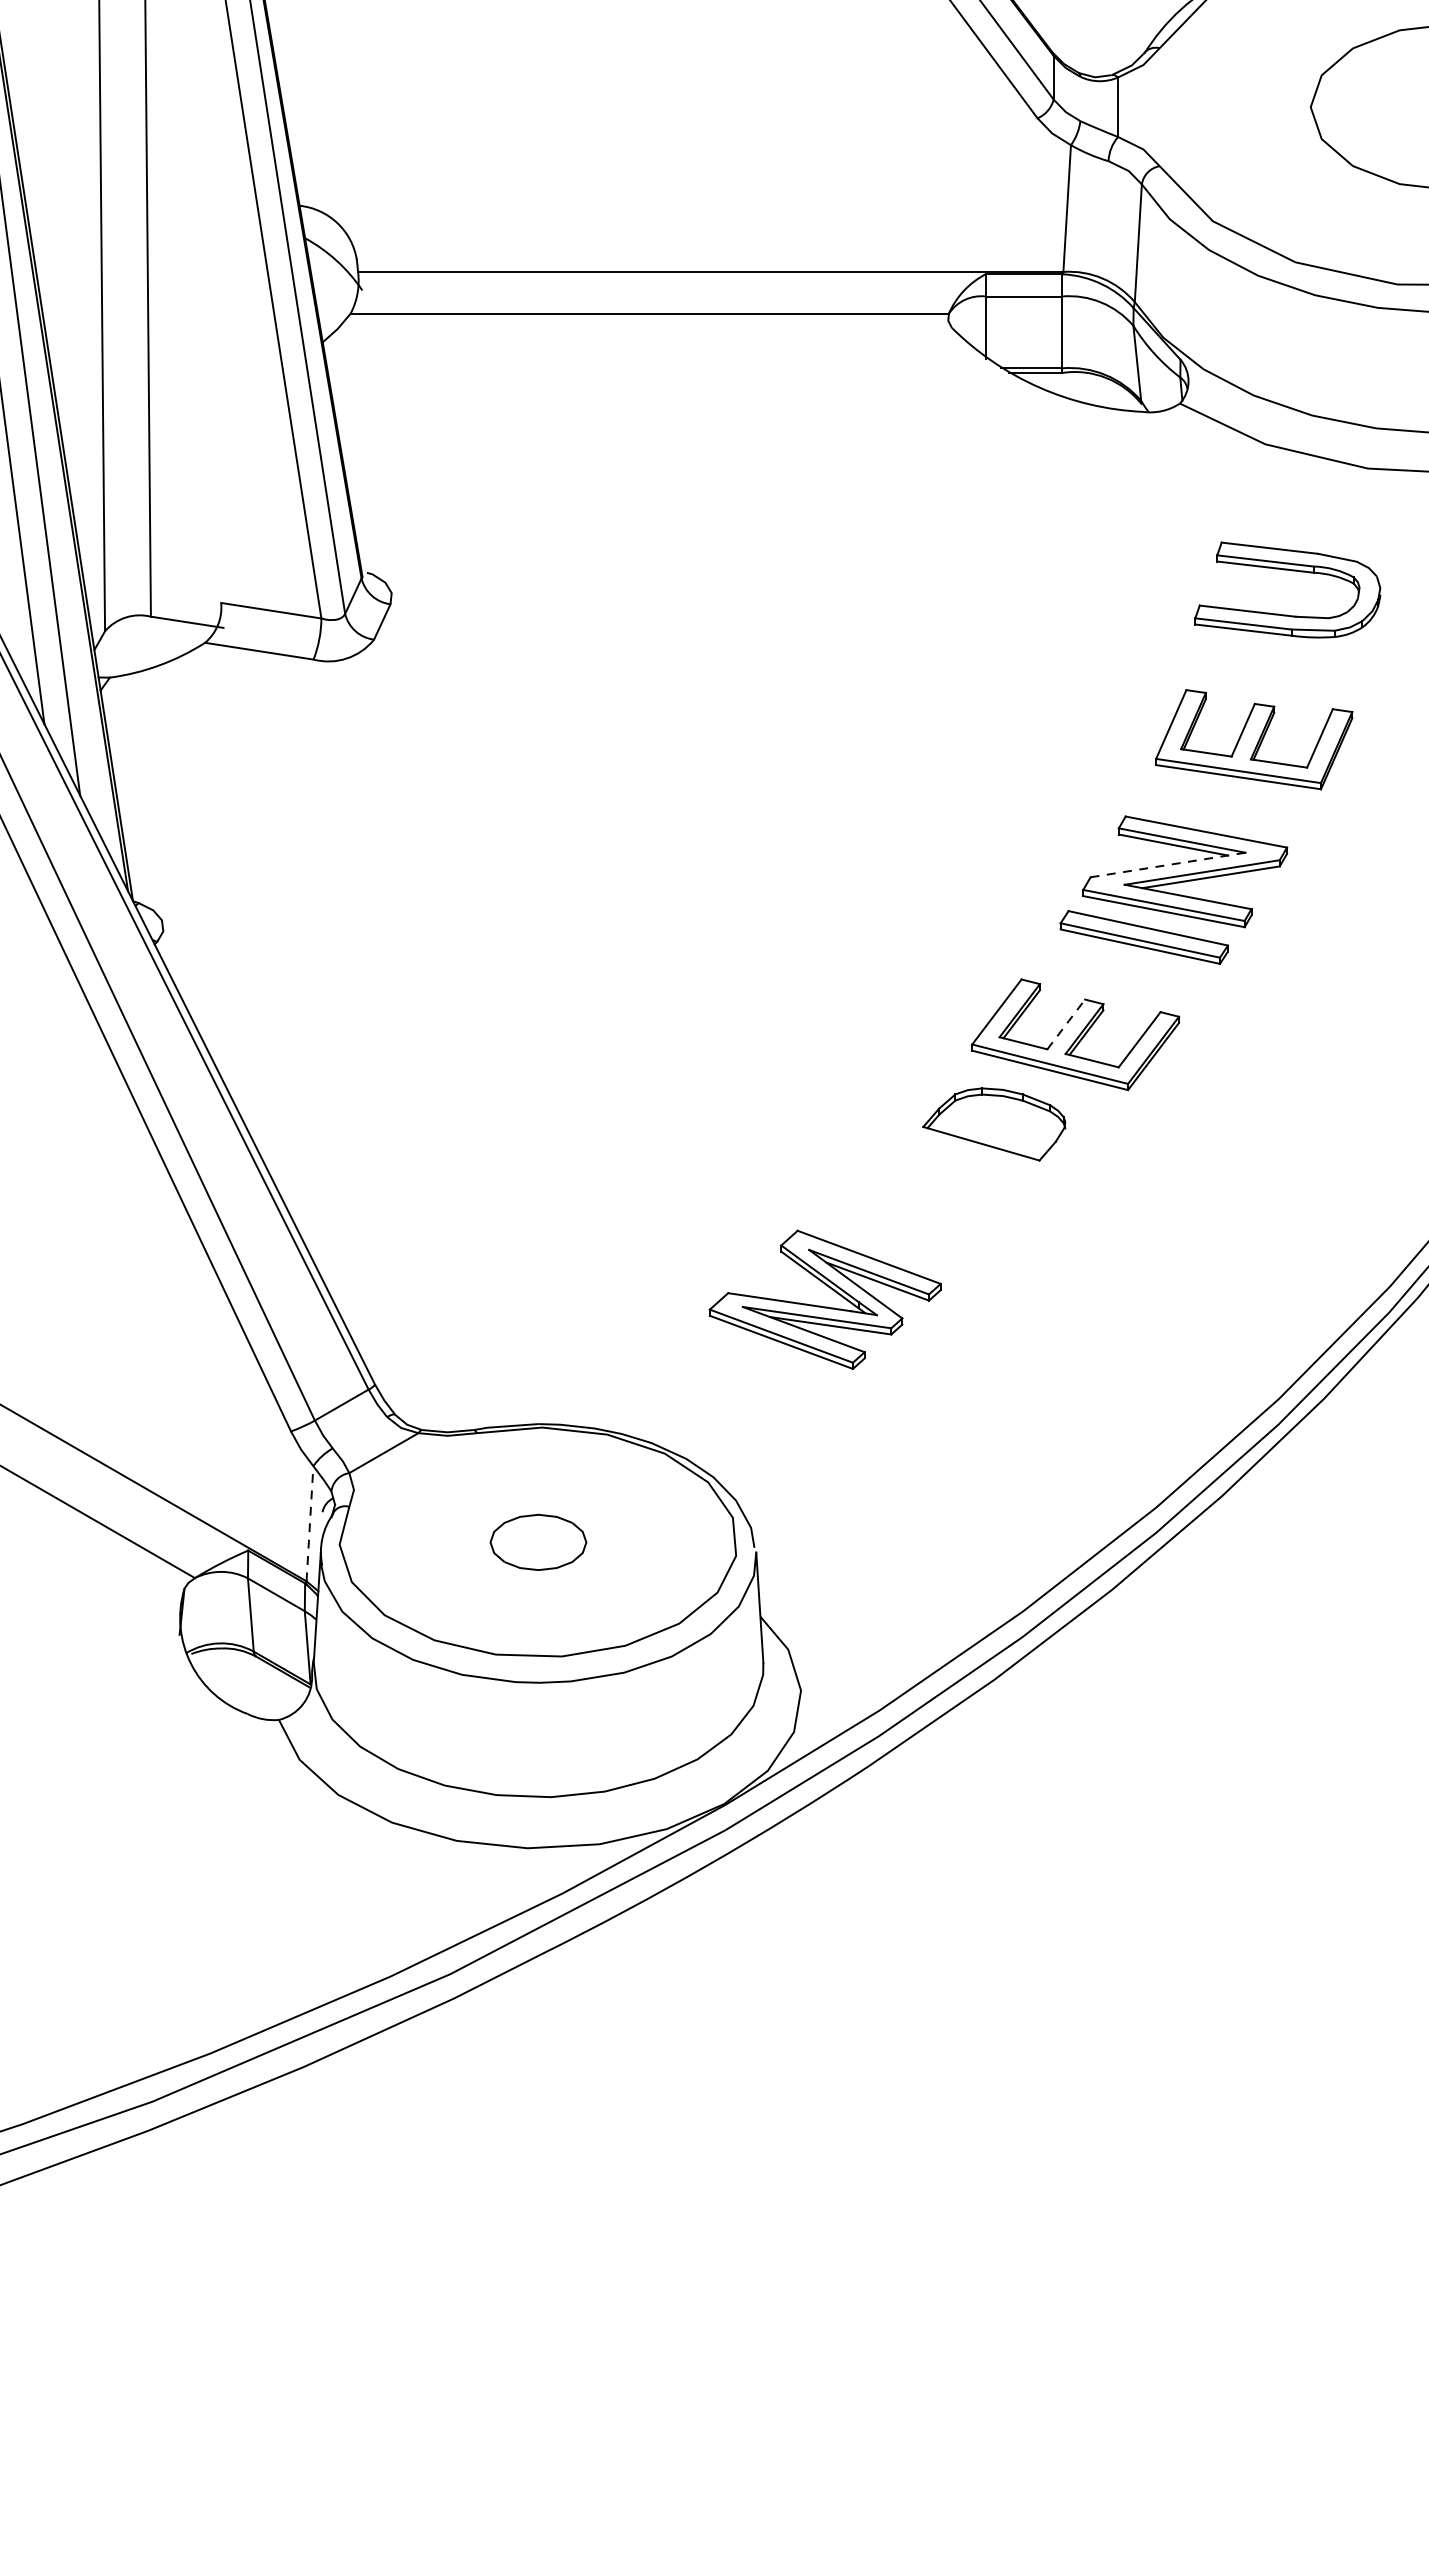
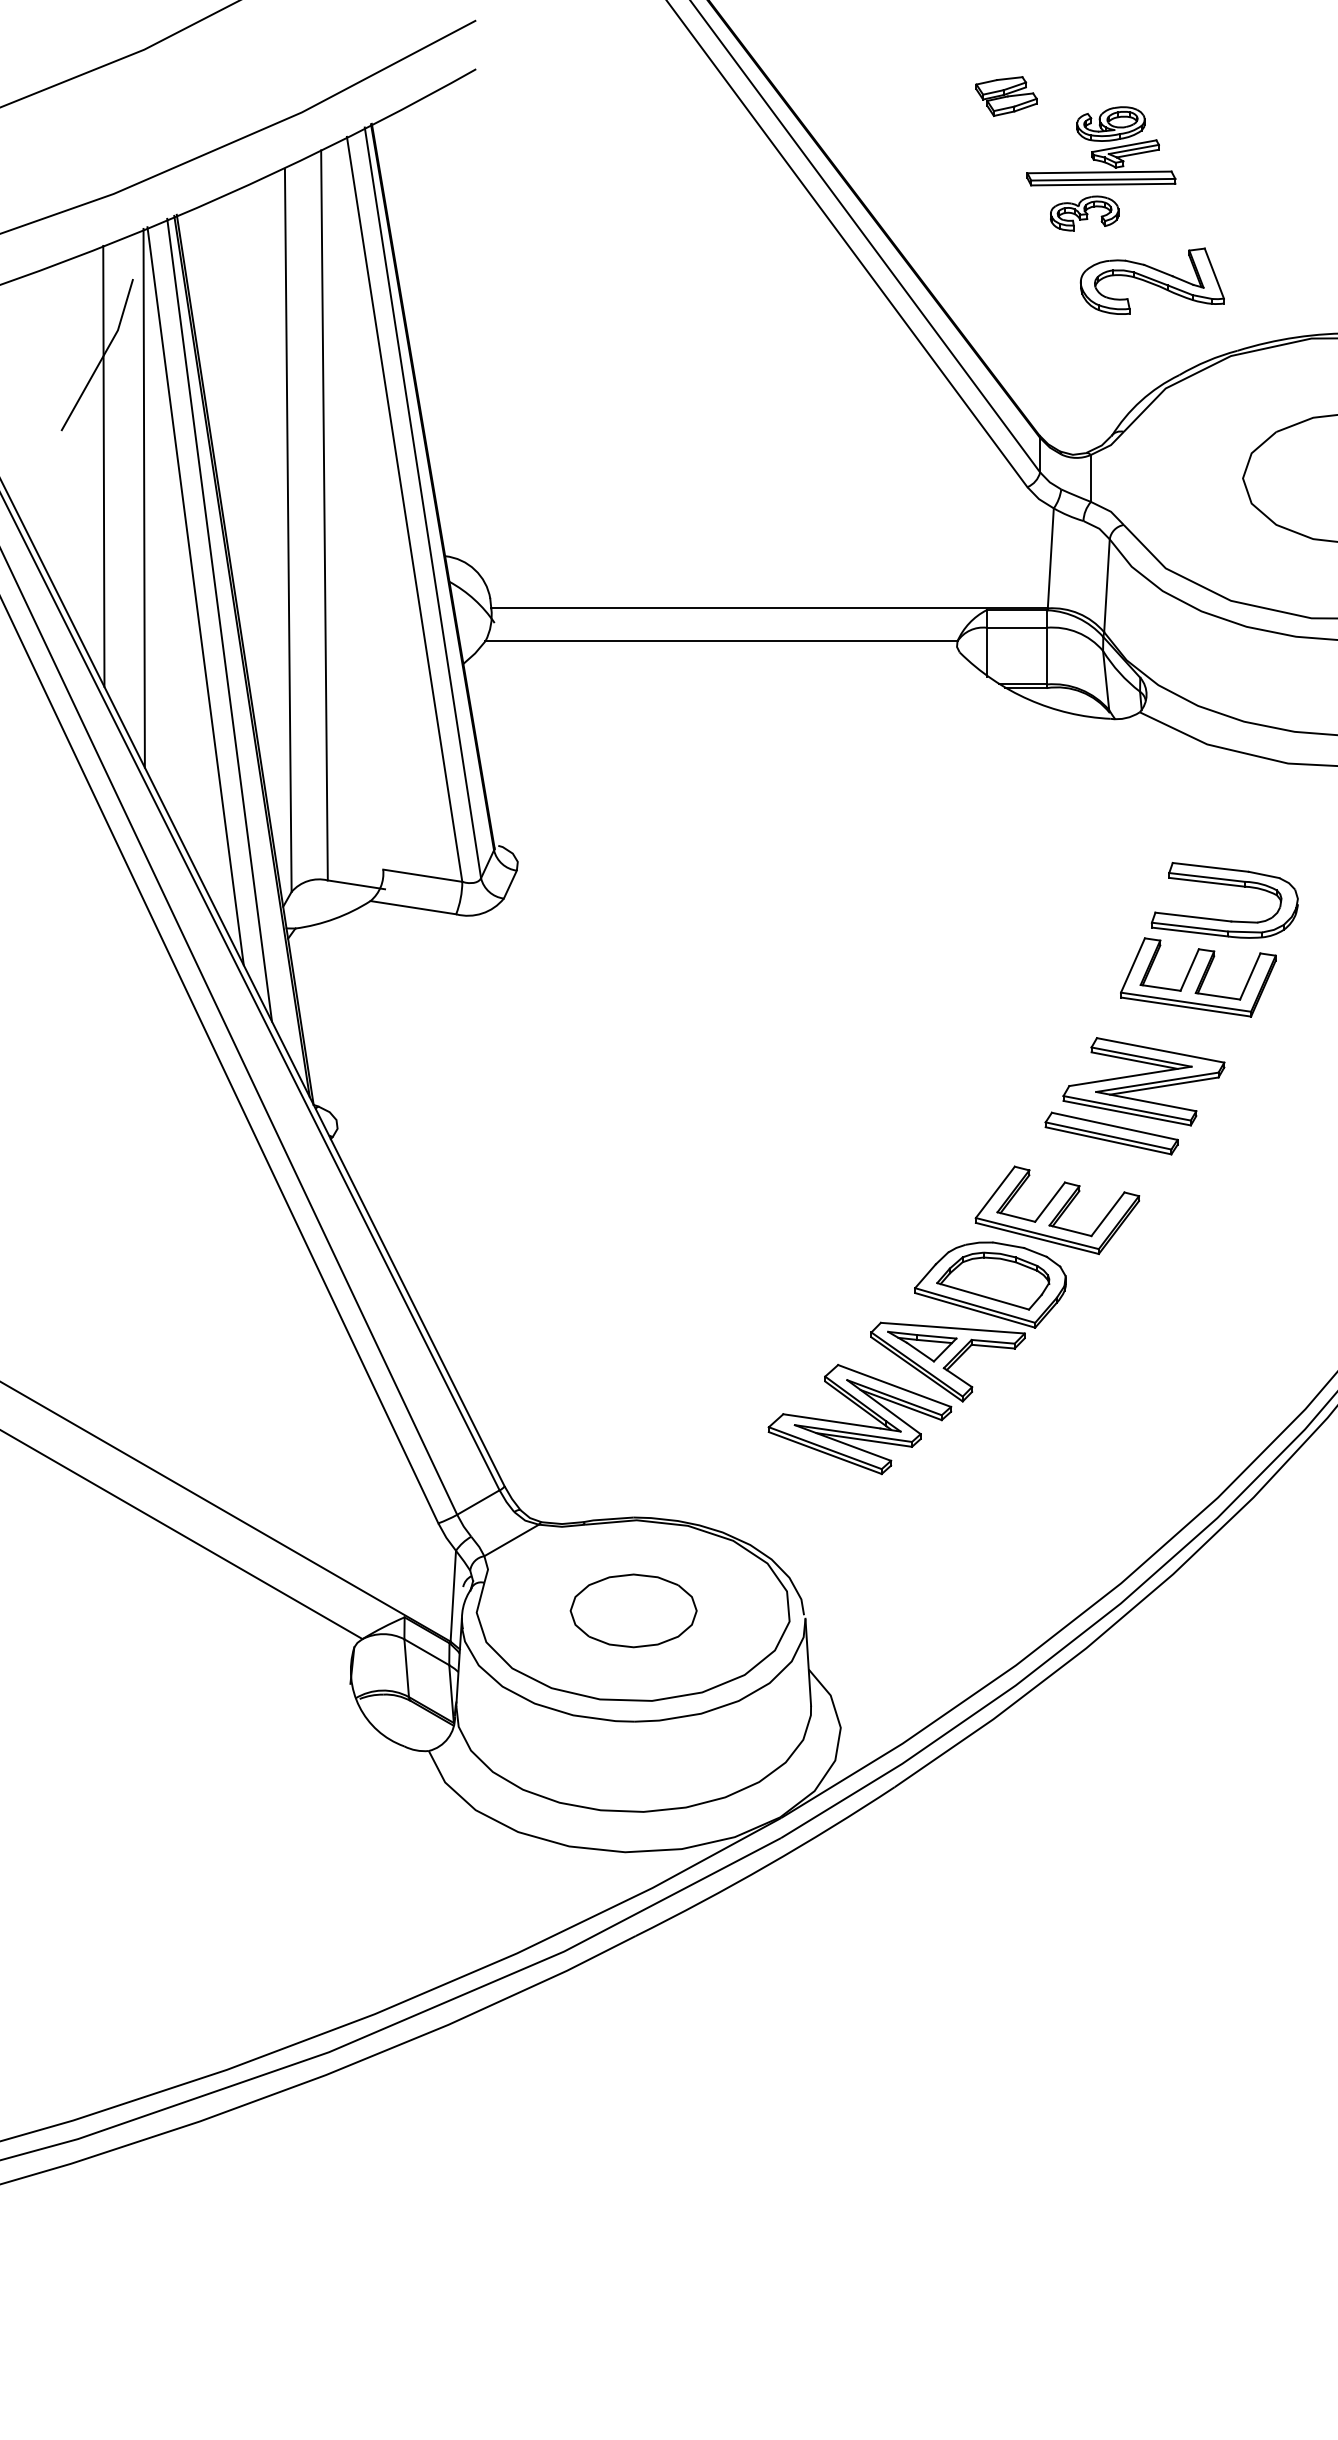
part: (1287, 571) -> (1224, 885), moved
line: (1168, 865) -> (1130, 1076), dashed -> solid
line: (1066, 1024) -> (1050, 1202), dashed -> solid
part: (962, 1184) -> (968, 1328), added
line: (310, 1524) -> (453, 1596), dashed -> solid
part: (538, 1541) -> (633, 1610), size x1.67

